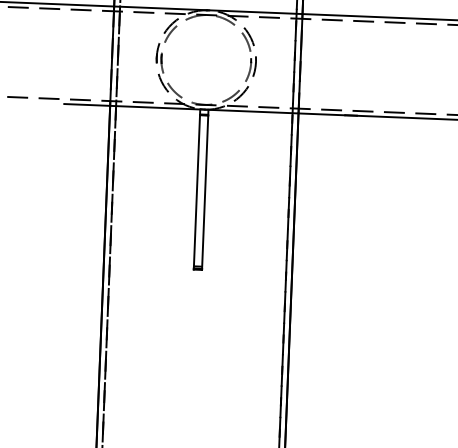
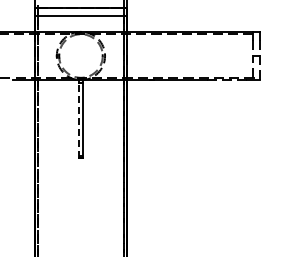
line: (196, 190) -> (78, 119), solid -> dashed

